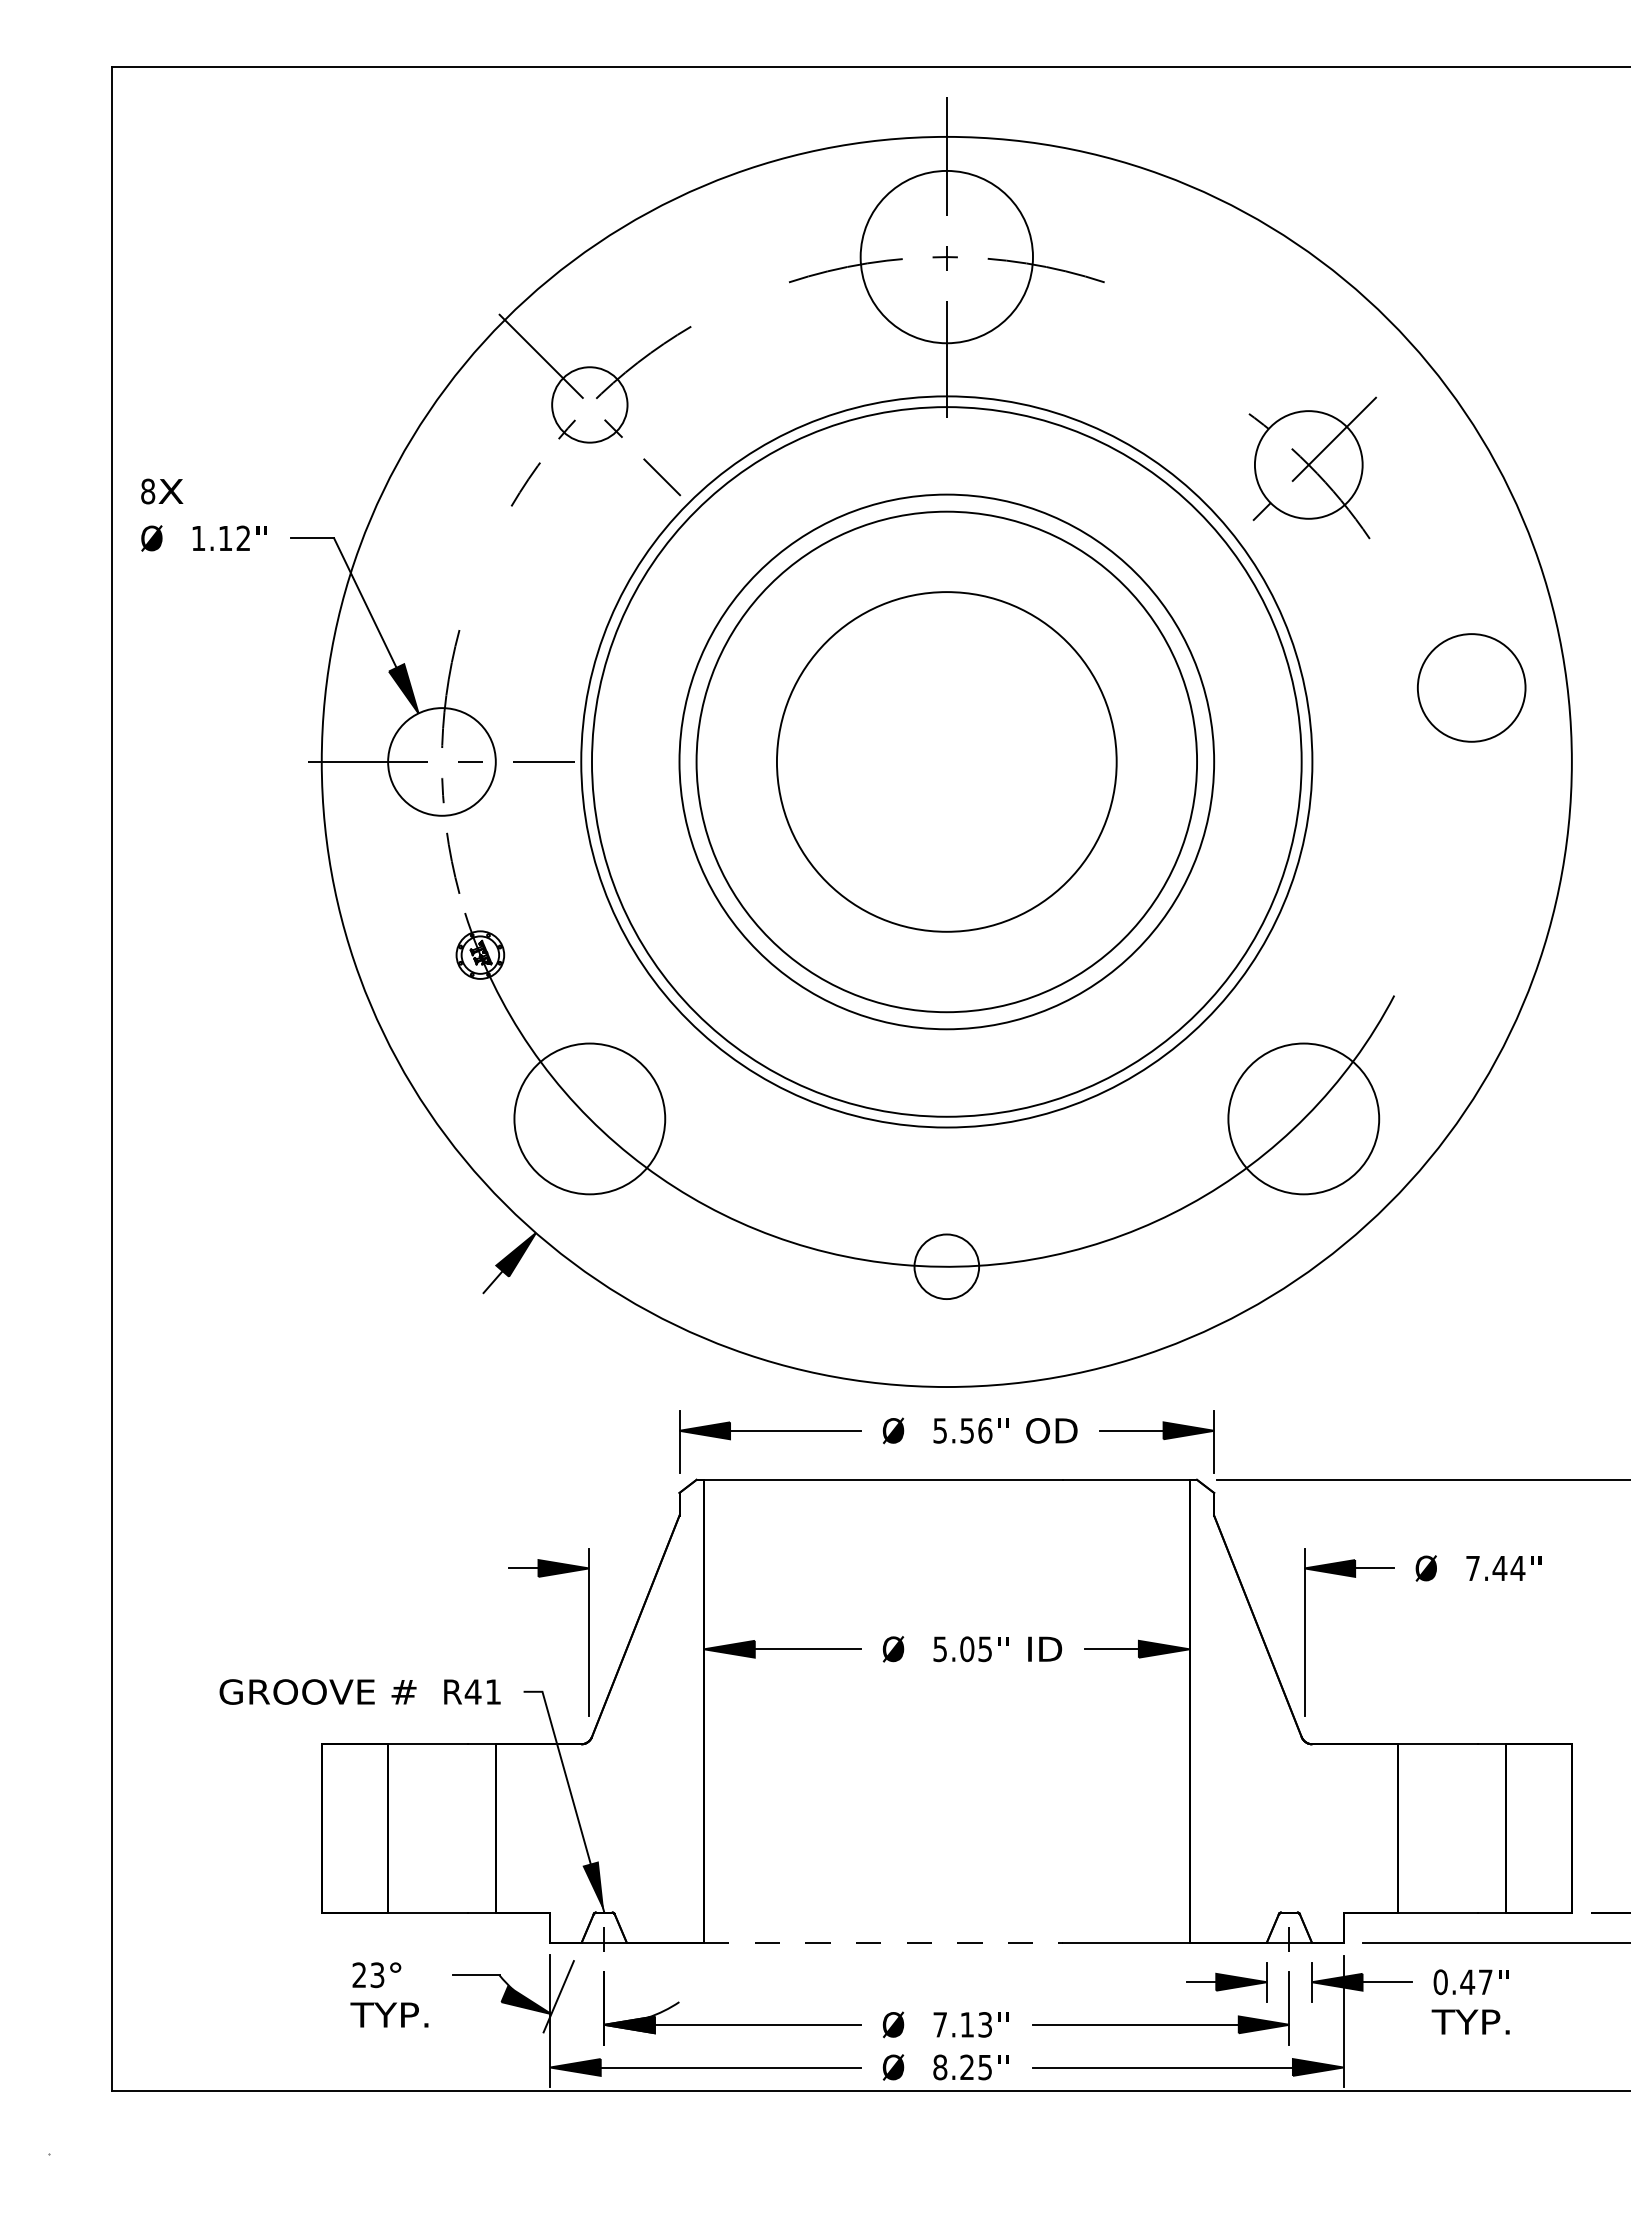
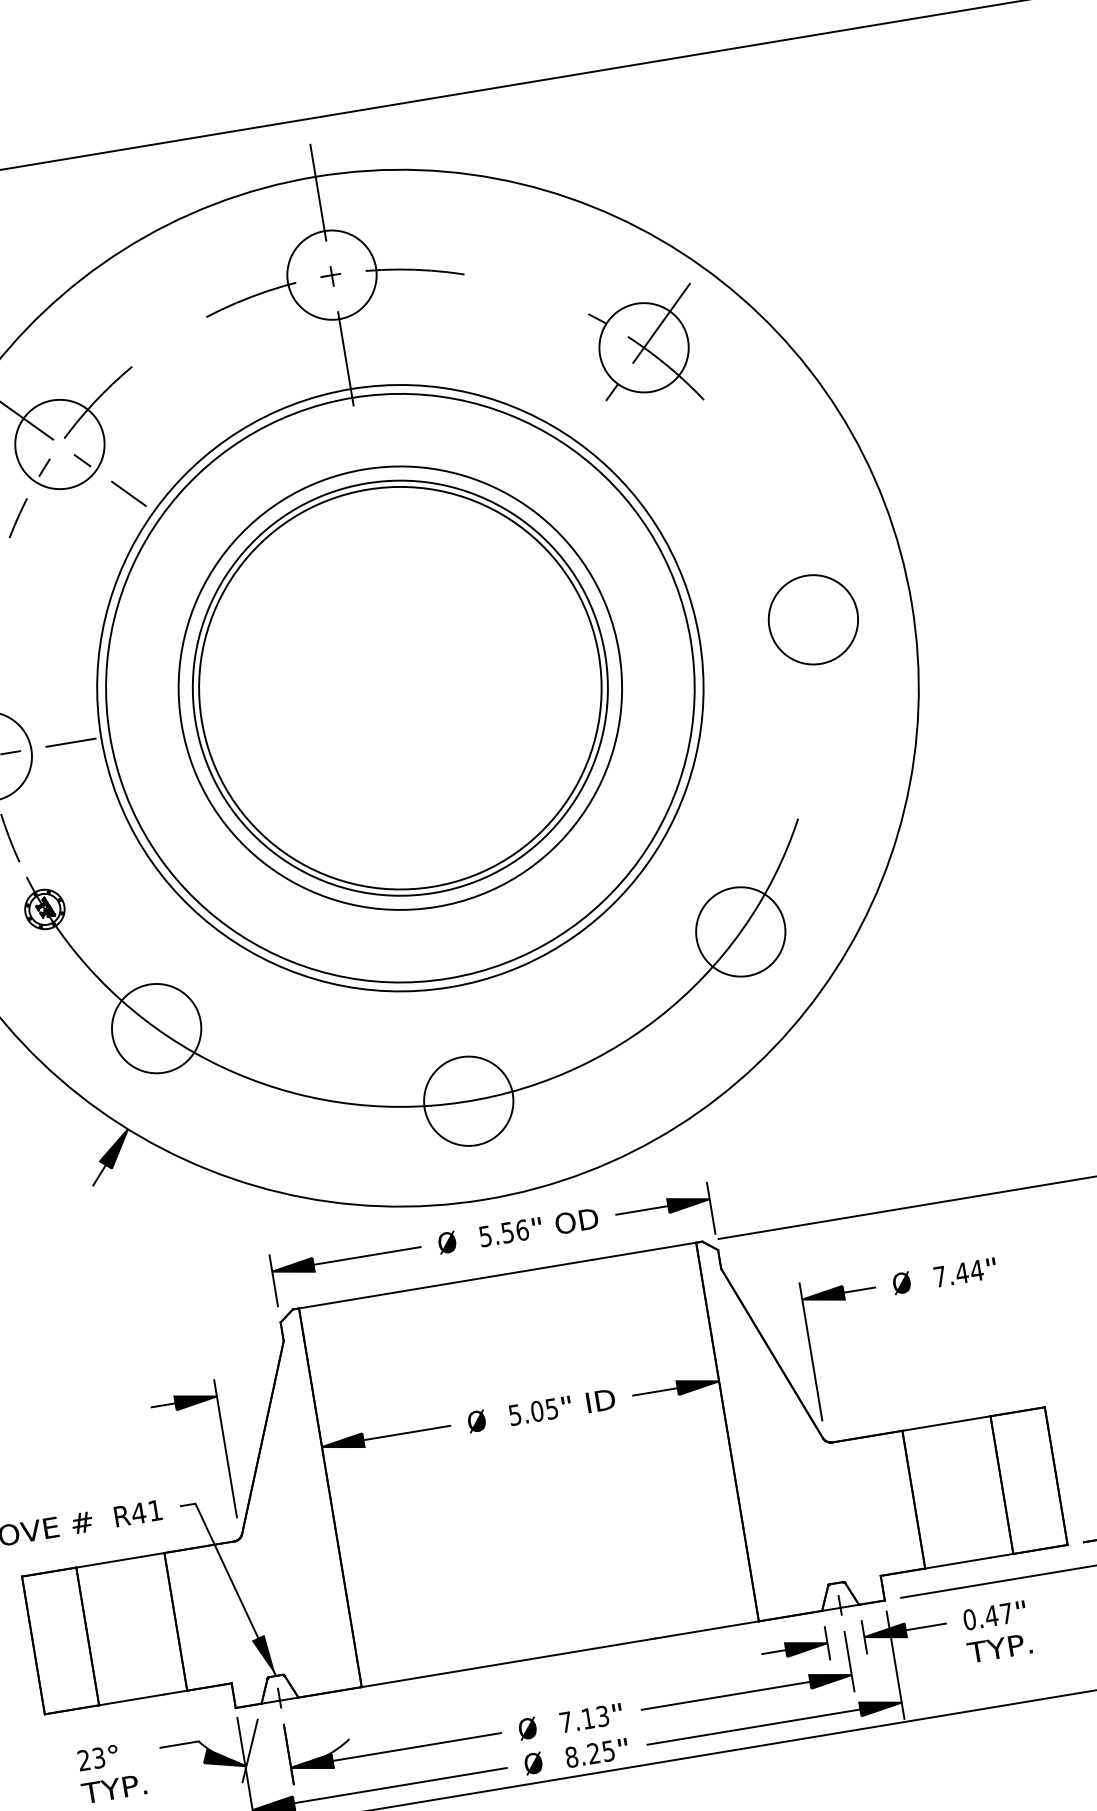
circle: (946, 256) -> (331, 274), size x0.62
circle: (589, 404) -> (59, 444), size x1.43
part: (1312, 467) -> (647, 349), moved
circle: (1471, 687) -> (813, 619), moved
circle: (946, 761) -> (400, 687), size x1.43
circle: (589, 1118) -> (156, 1028), size x0.71
circle: (1303, 1118) -> (740, 931), size x0.71
circle: (946, 1266) -> (468, 1101), size x1.67
line: (883, 1942) -> (508, 1662), dashed -> solid

